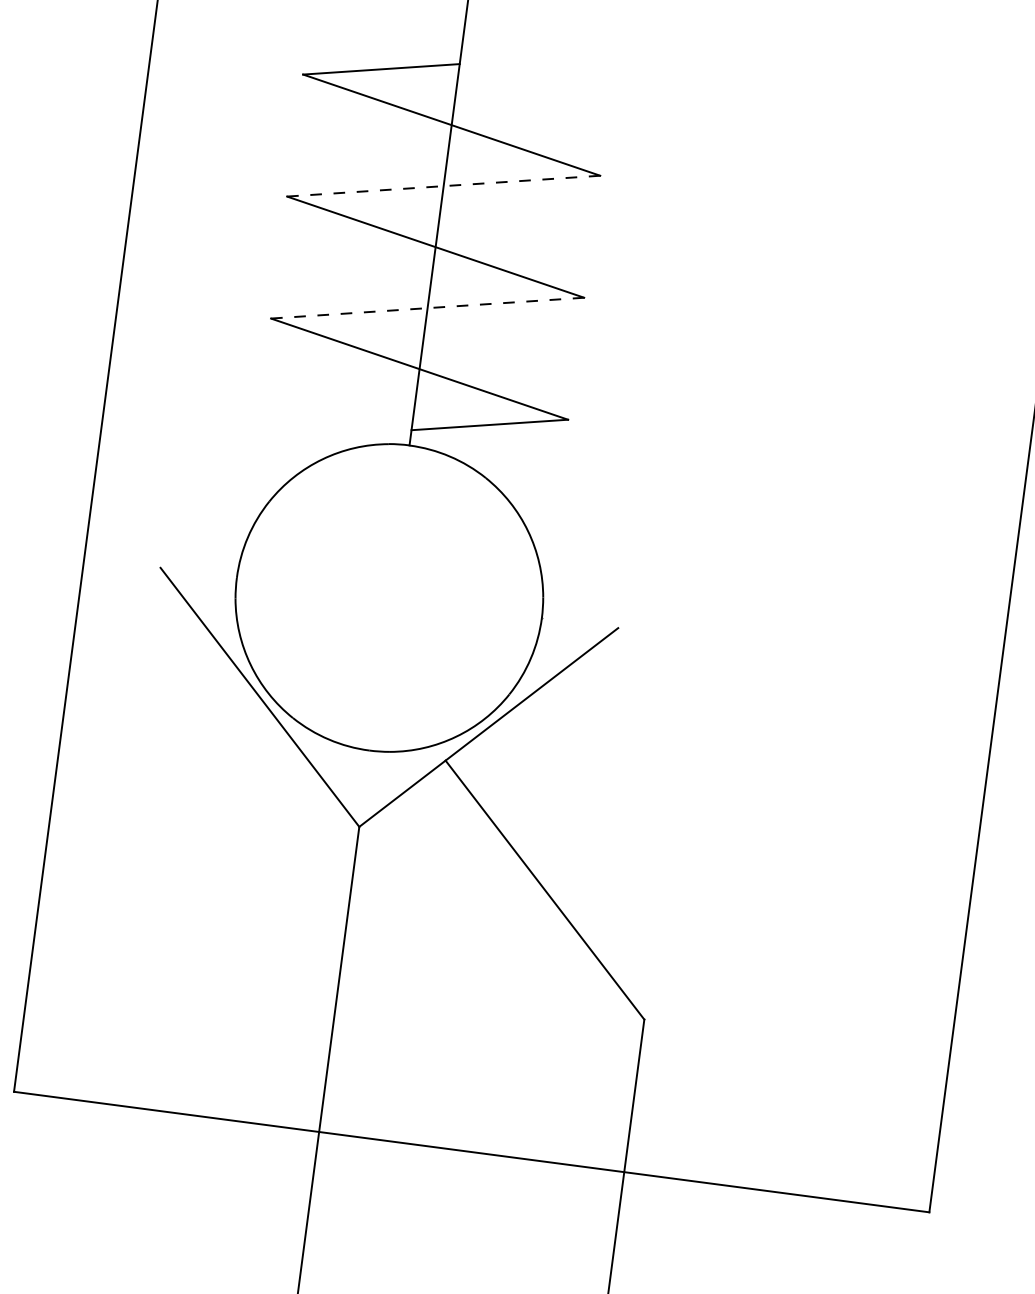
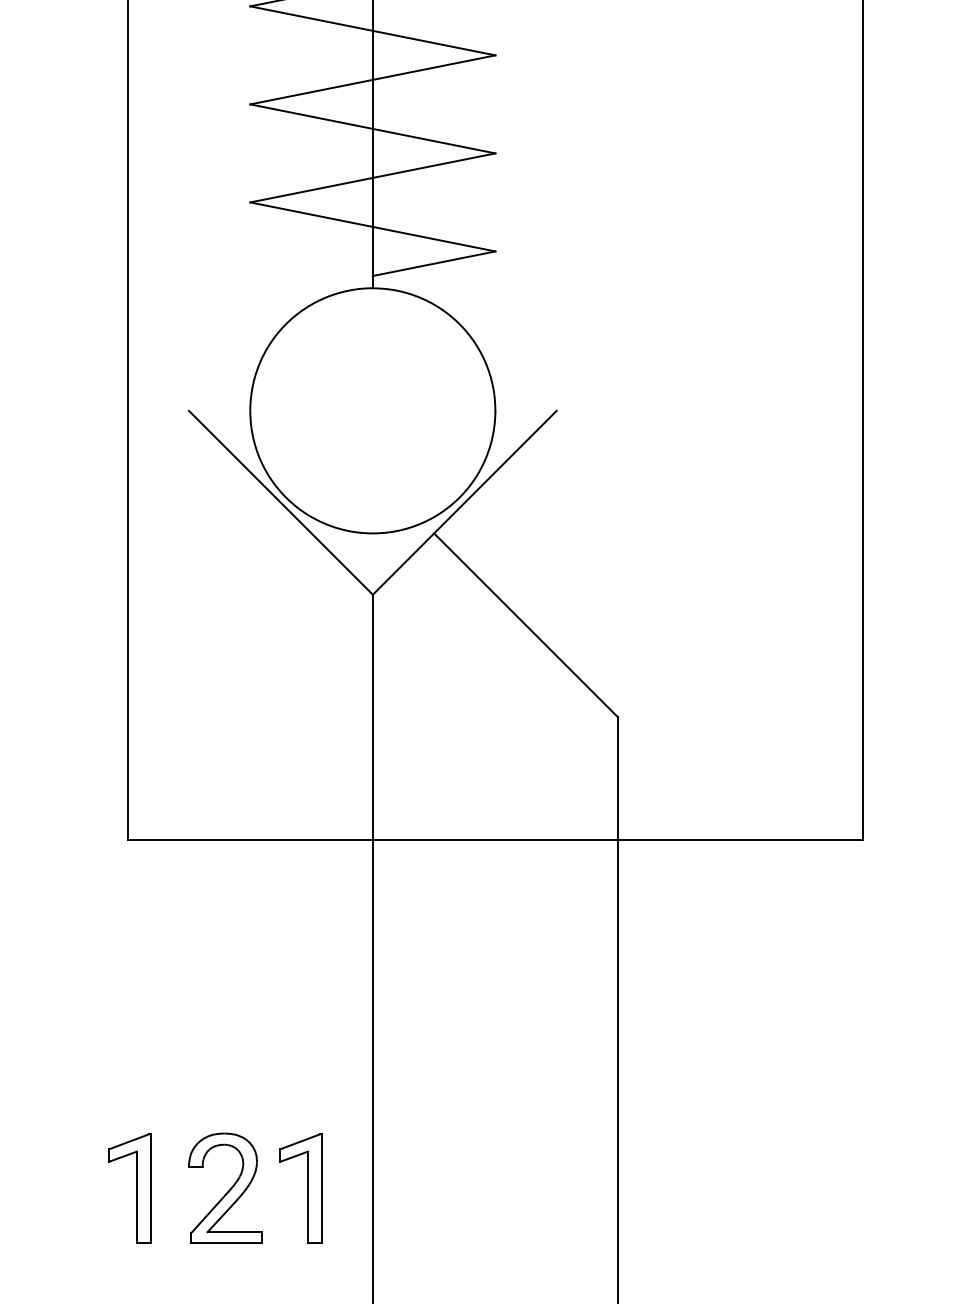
line: (444, 185) -> (373, 79), dashed -> solid
line: (428, 307) -> (373, 177), dashed -> solid

